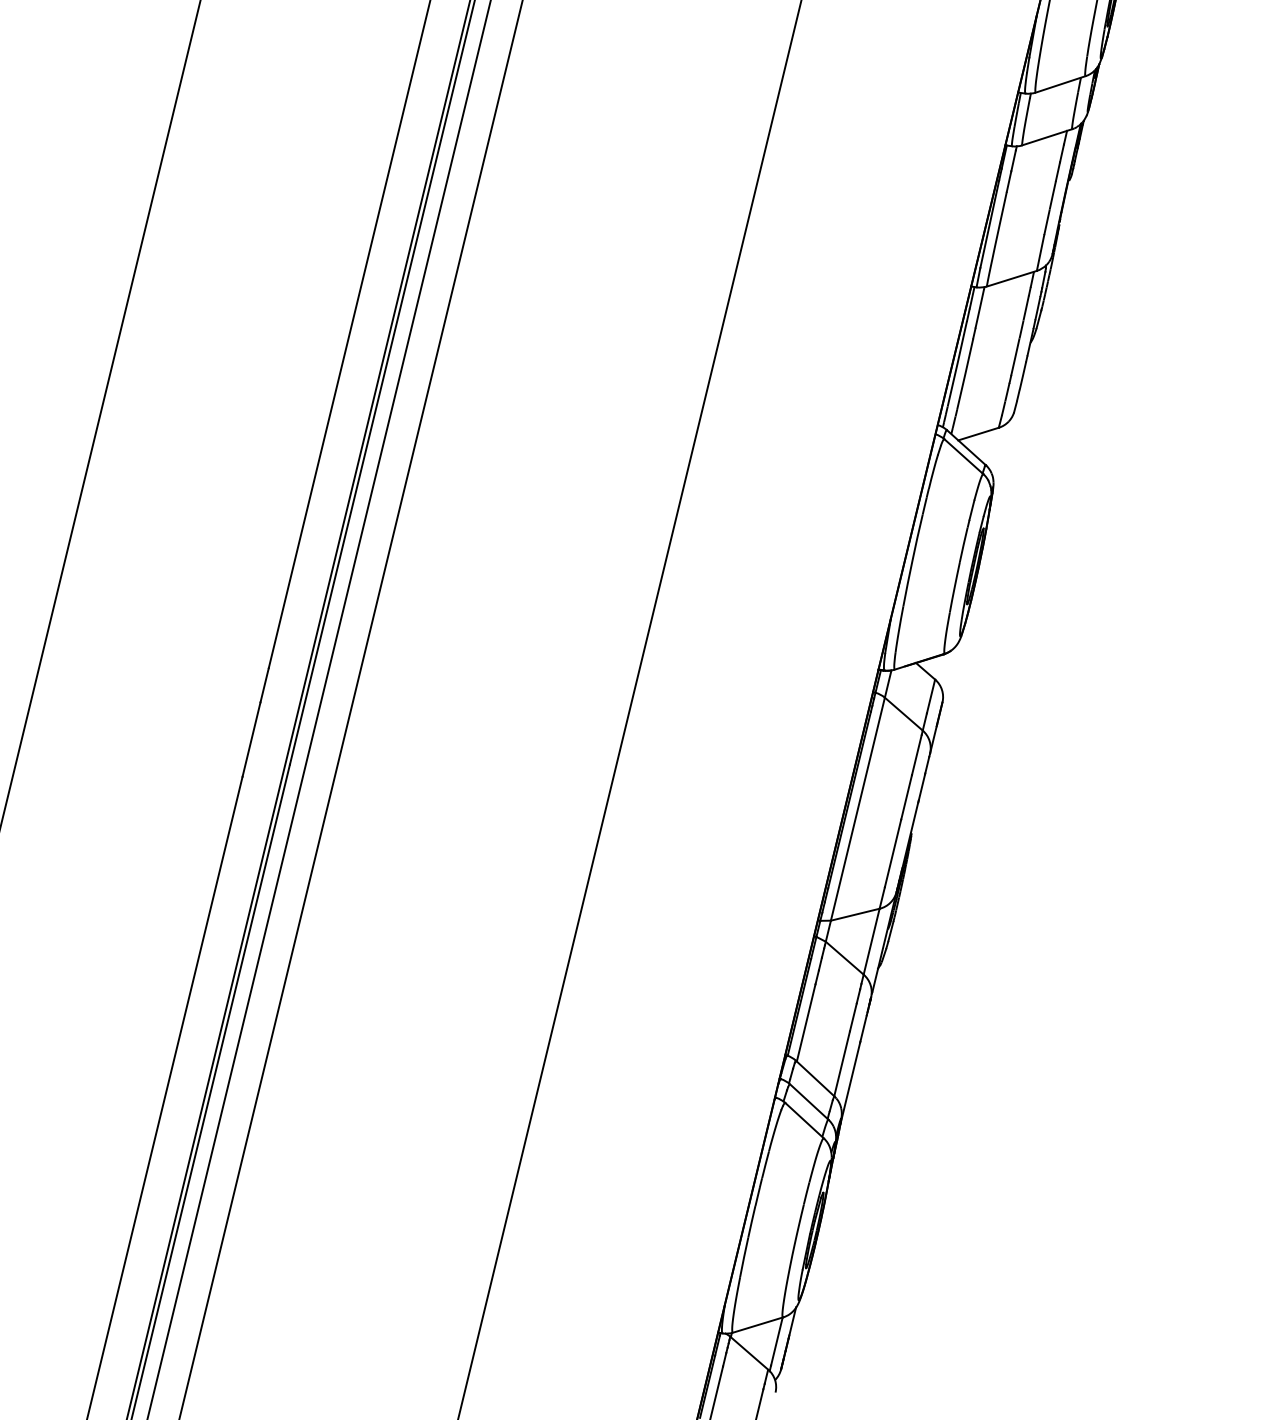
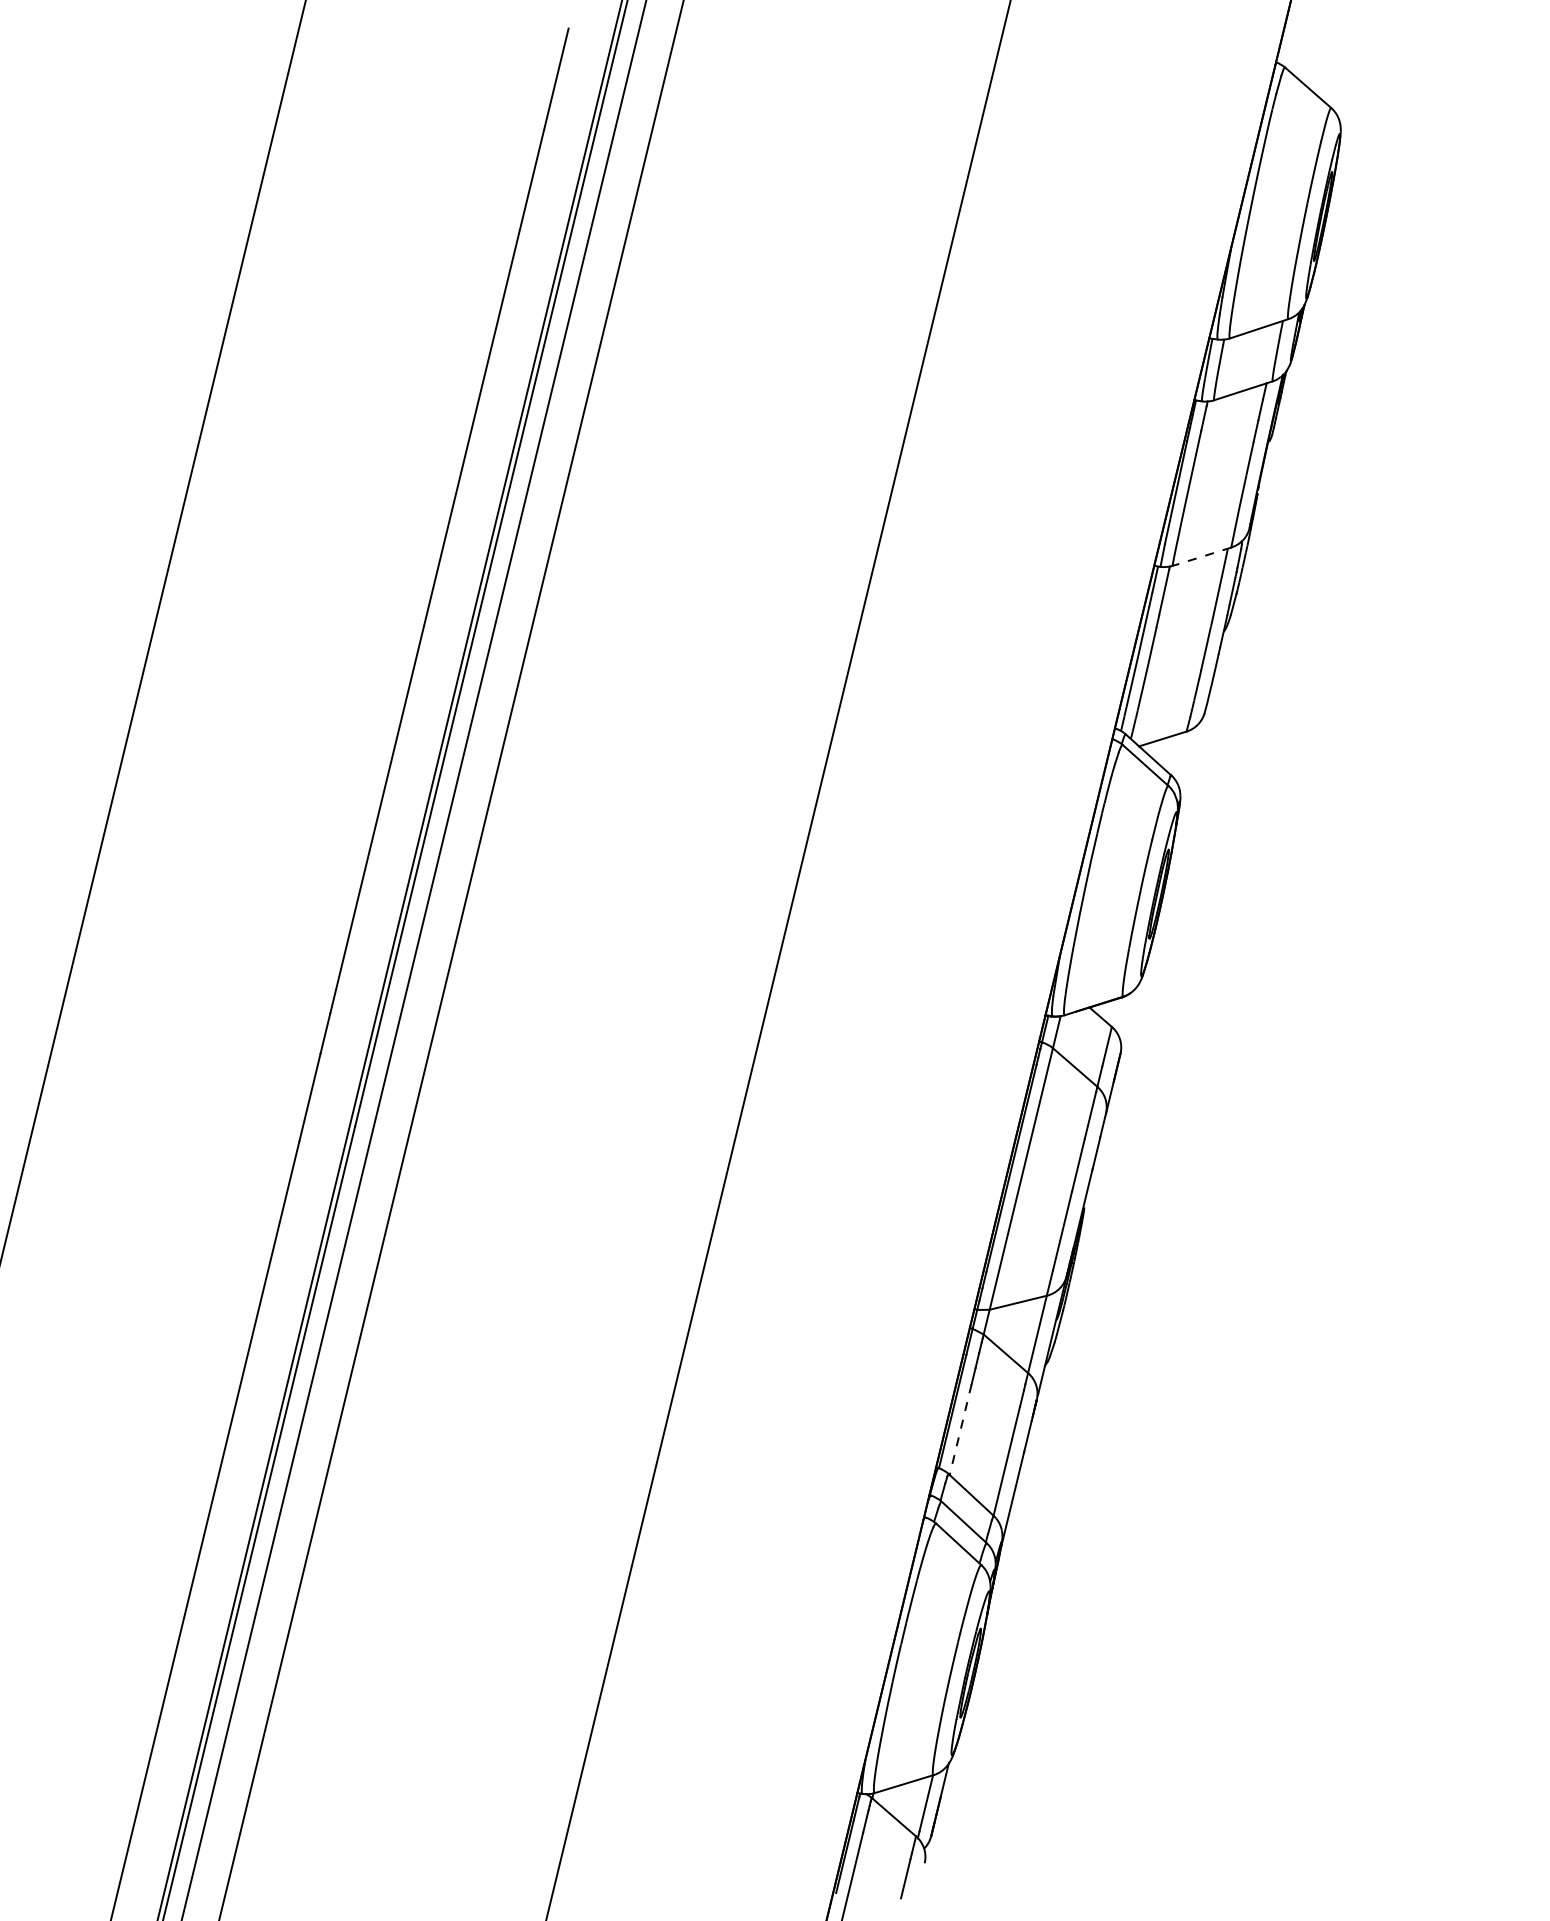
line: (1011, 278) -> (1201, 556), solid -> dashed
line: (806, 1022) -> (960, 1429), solid -> dashed

